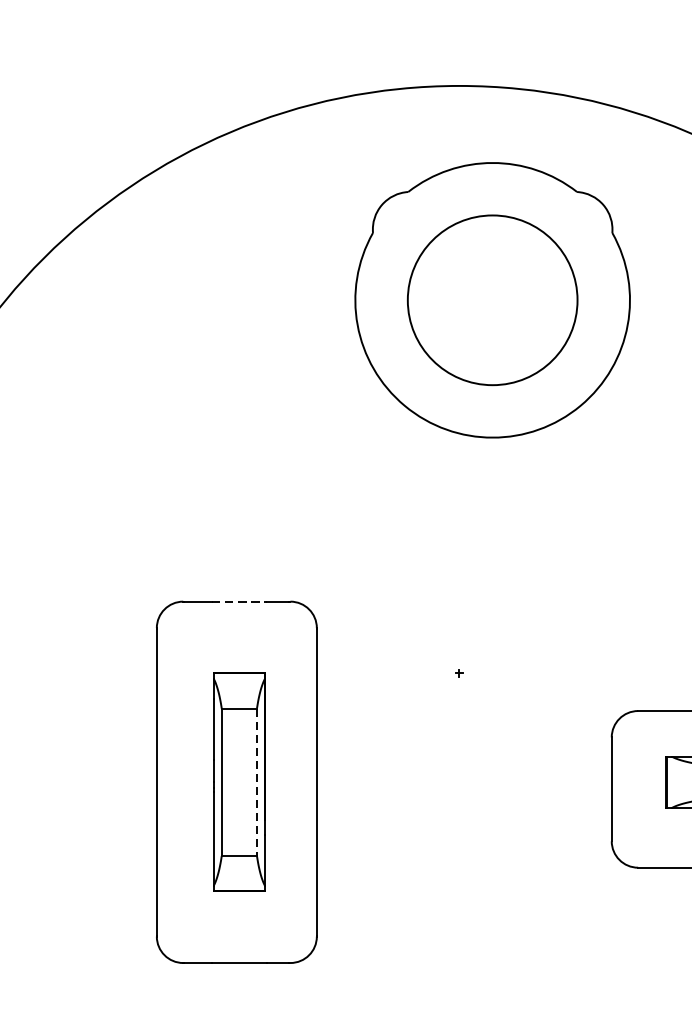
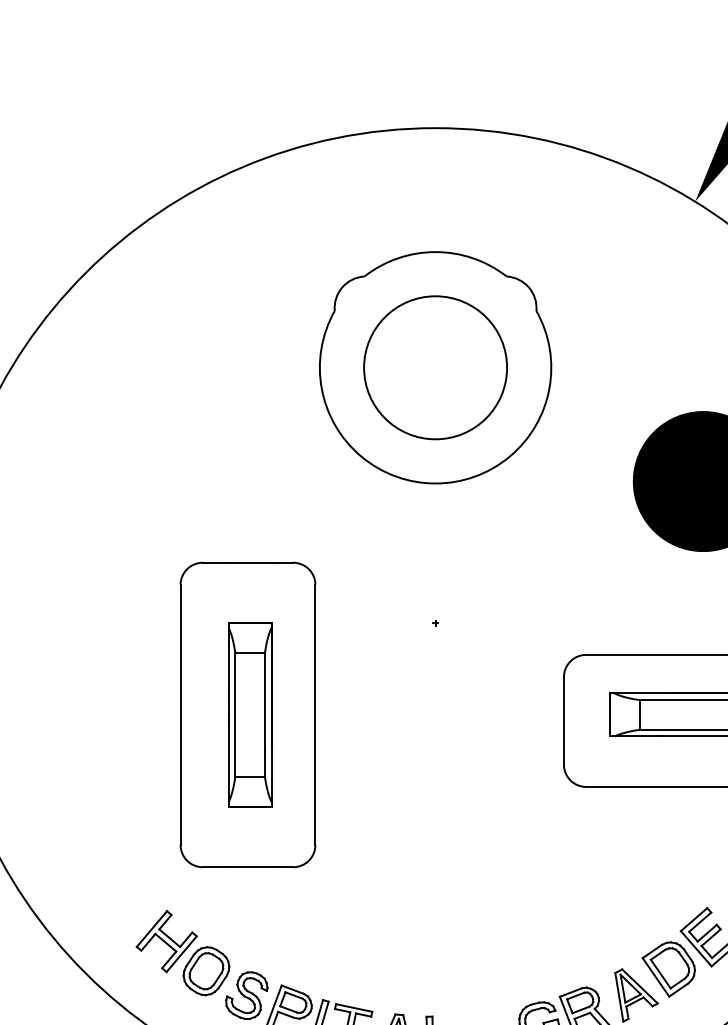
part: (492, 299) -> (435, 367), moved
line: (239, 601) -> (250, 562), dashed -> solid
line: (256, 782) -> (264, 715), dashed -> solid

